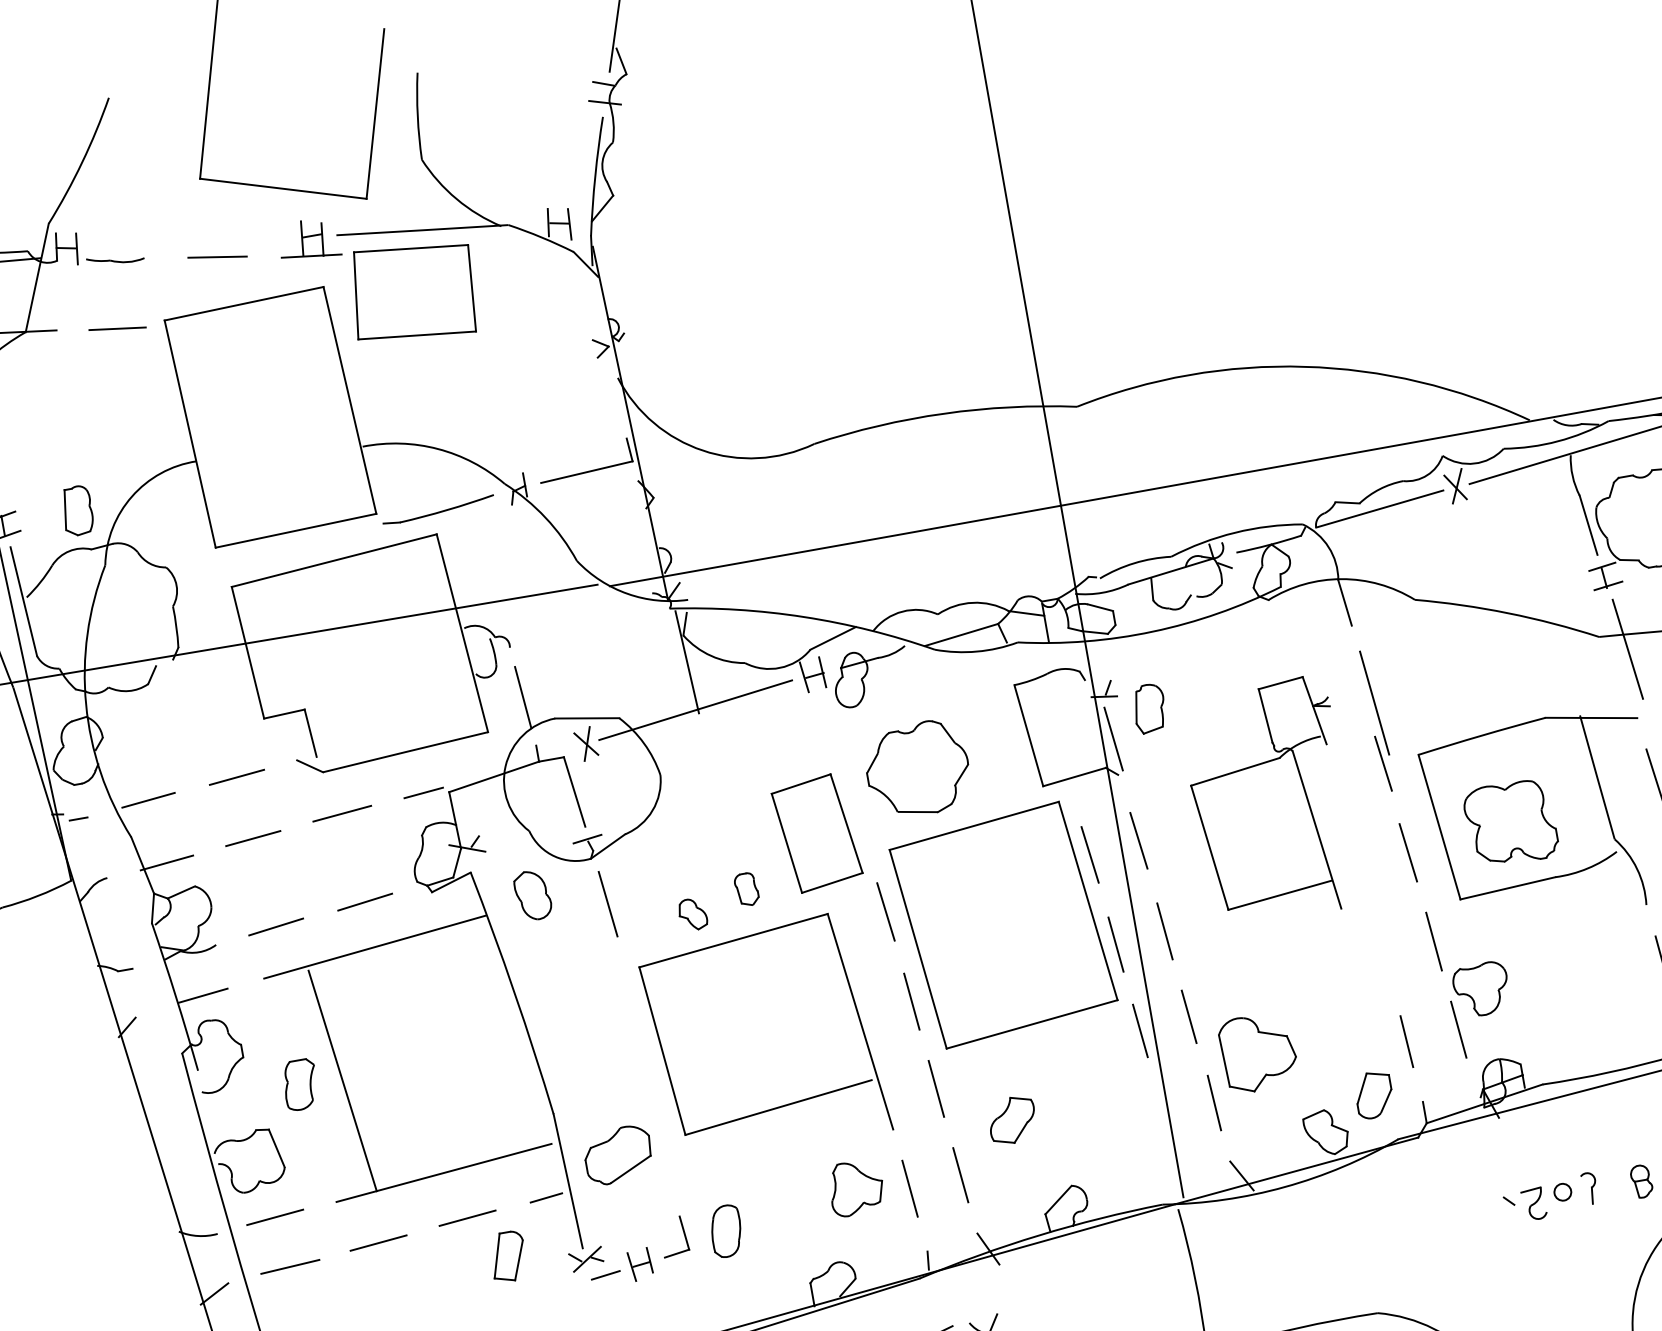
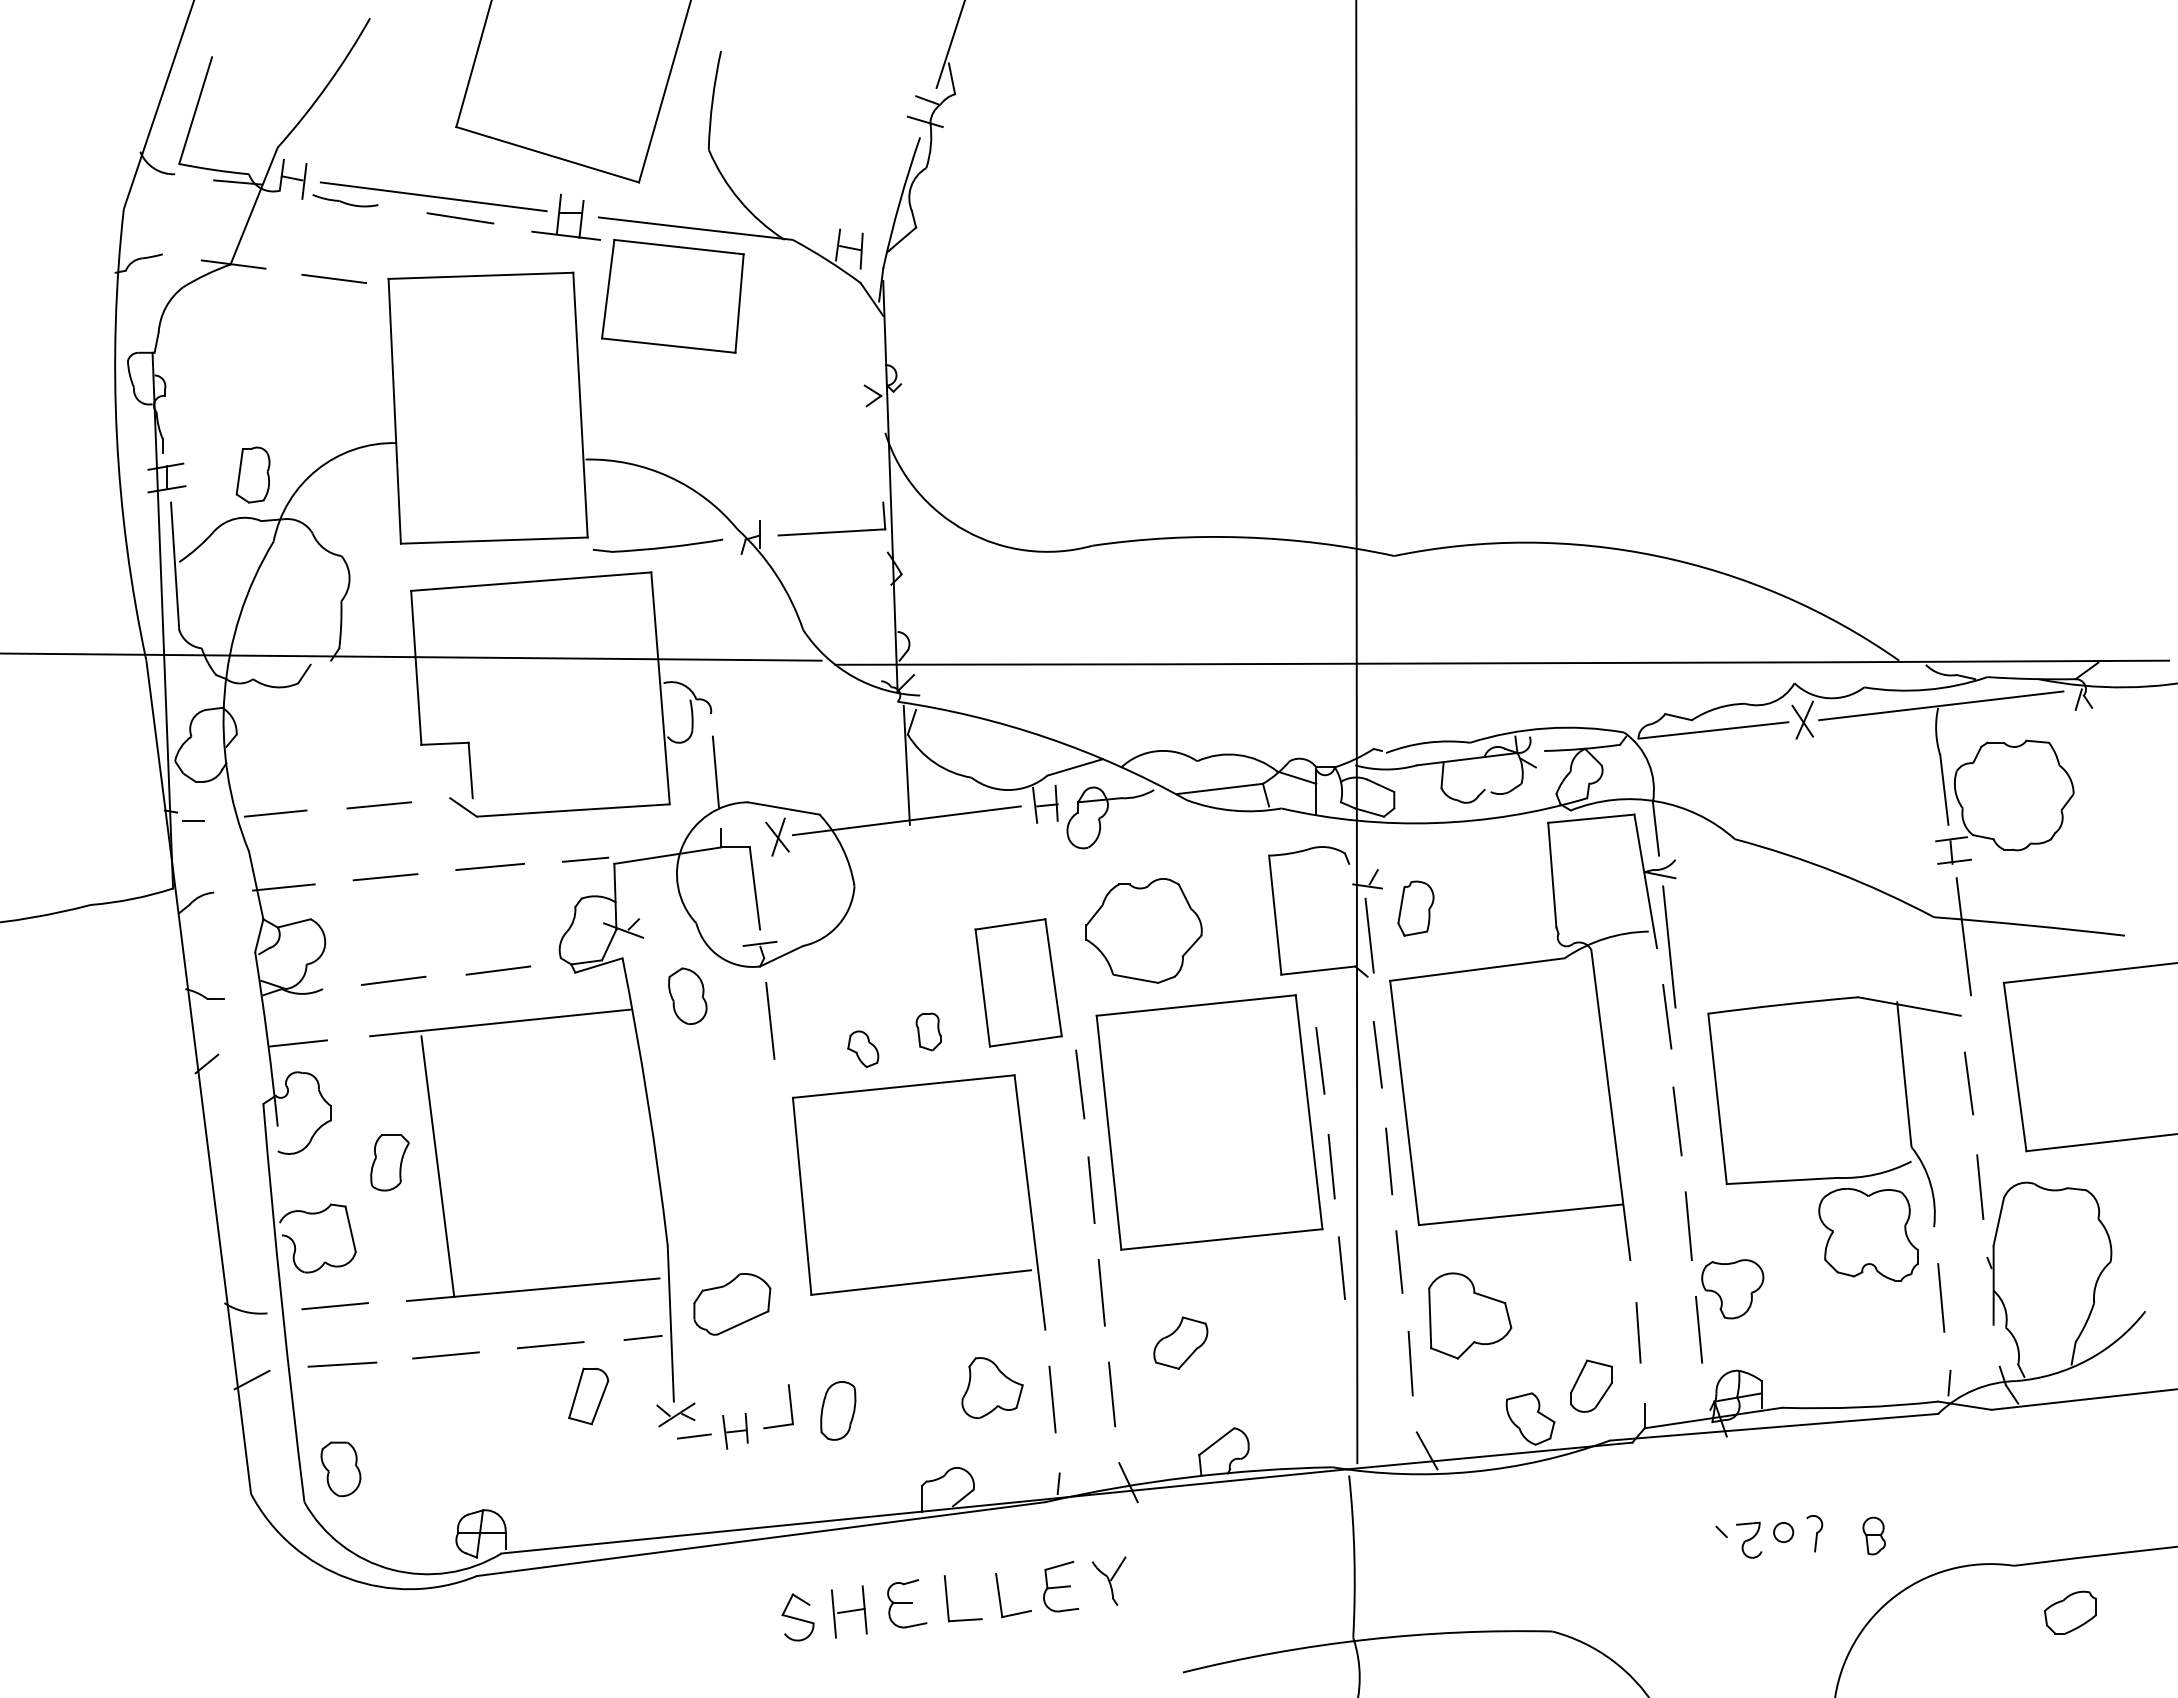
line: (190, 242) -> (433, 196), added
part: (1269, 801) -> (1532, 1036), size x1.67
part: (1511, 823) -> (1868, 1234), moved

